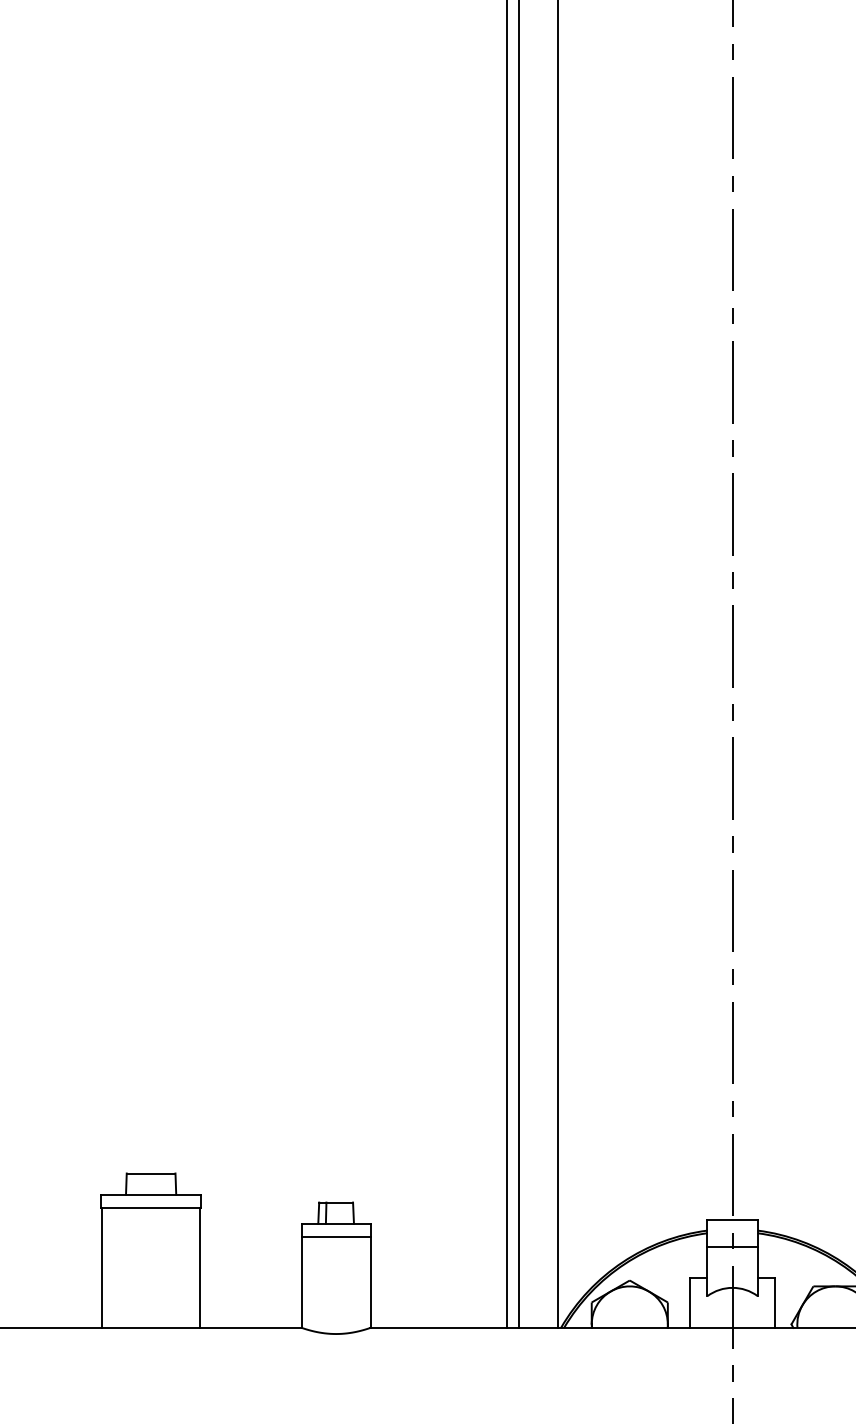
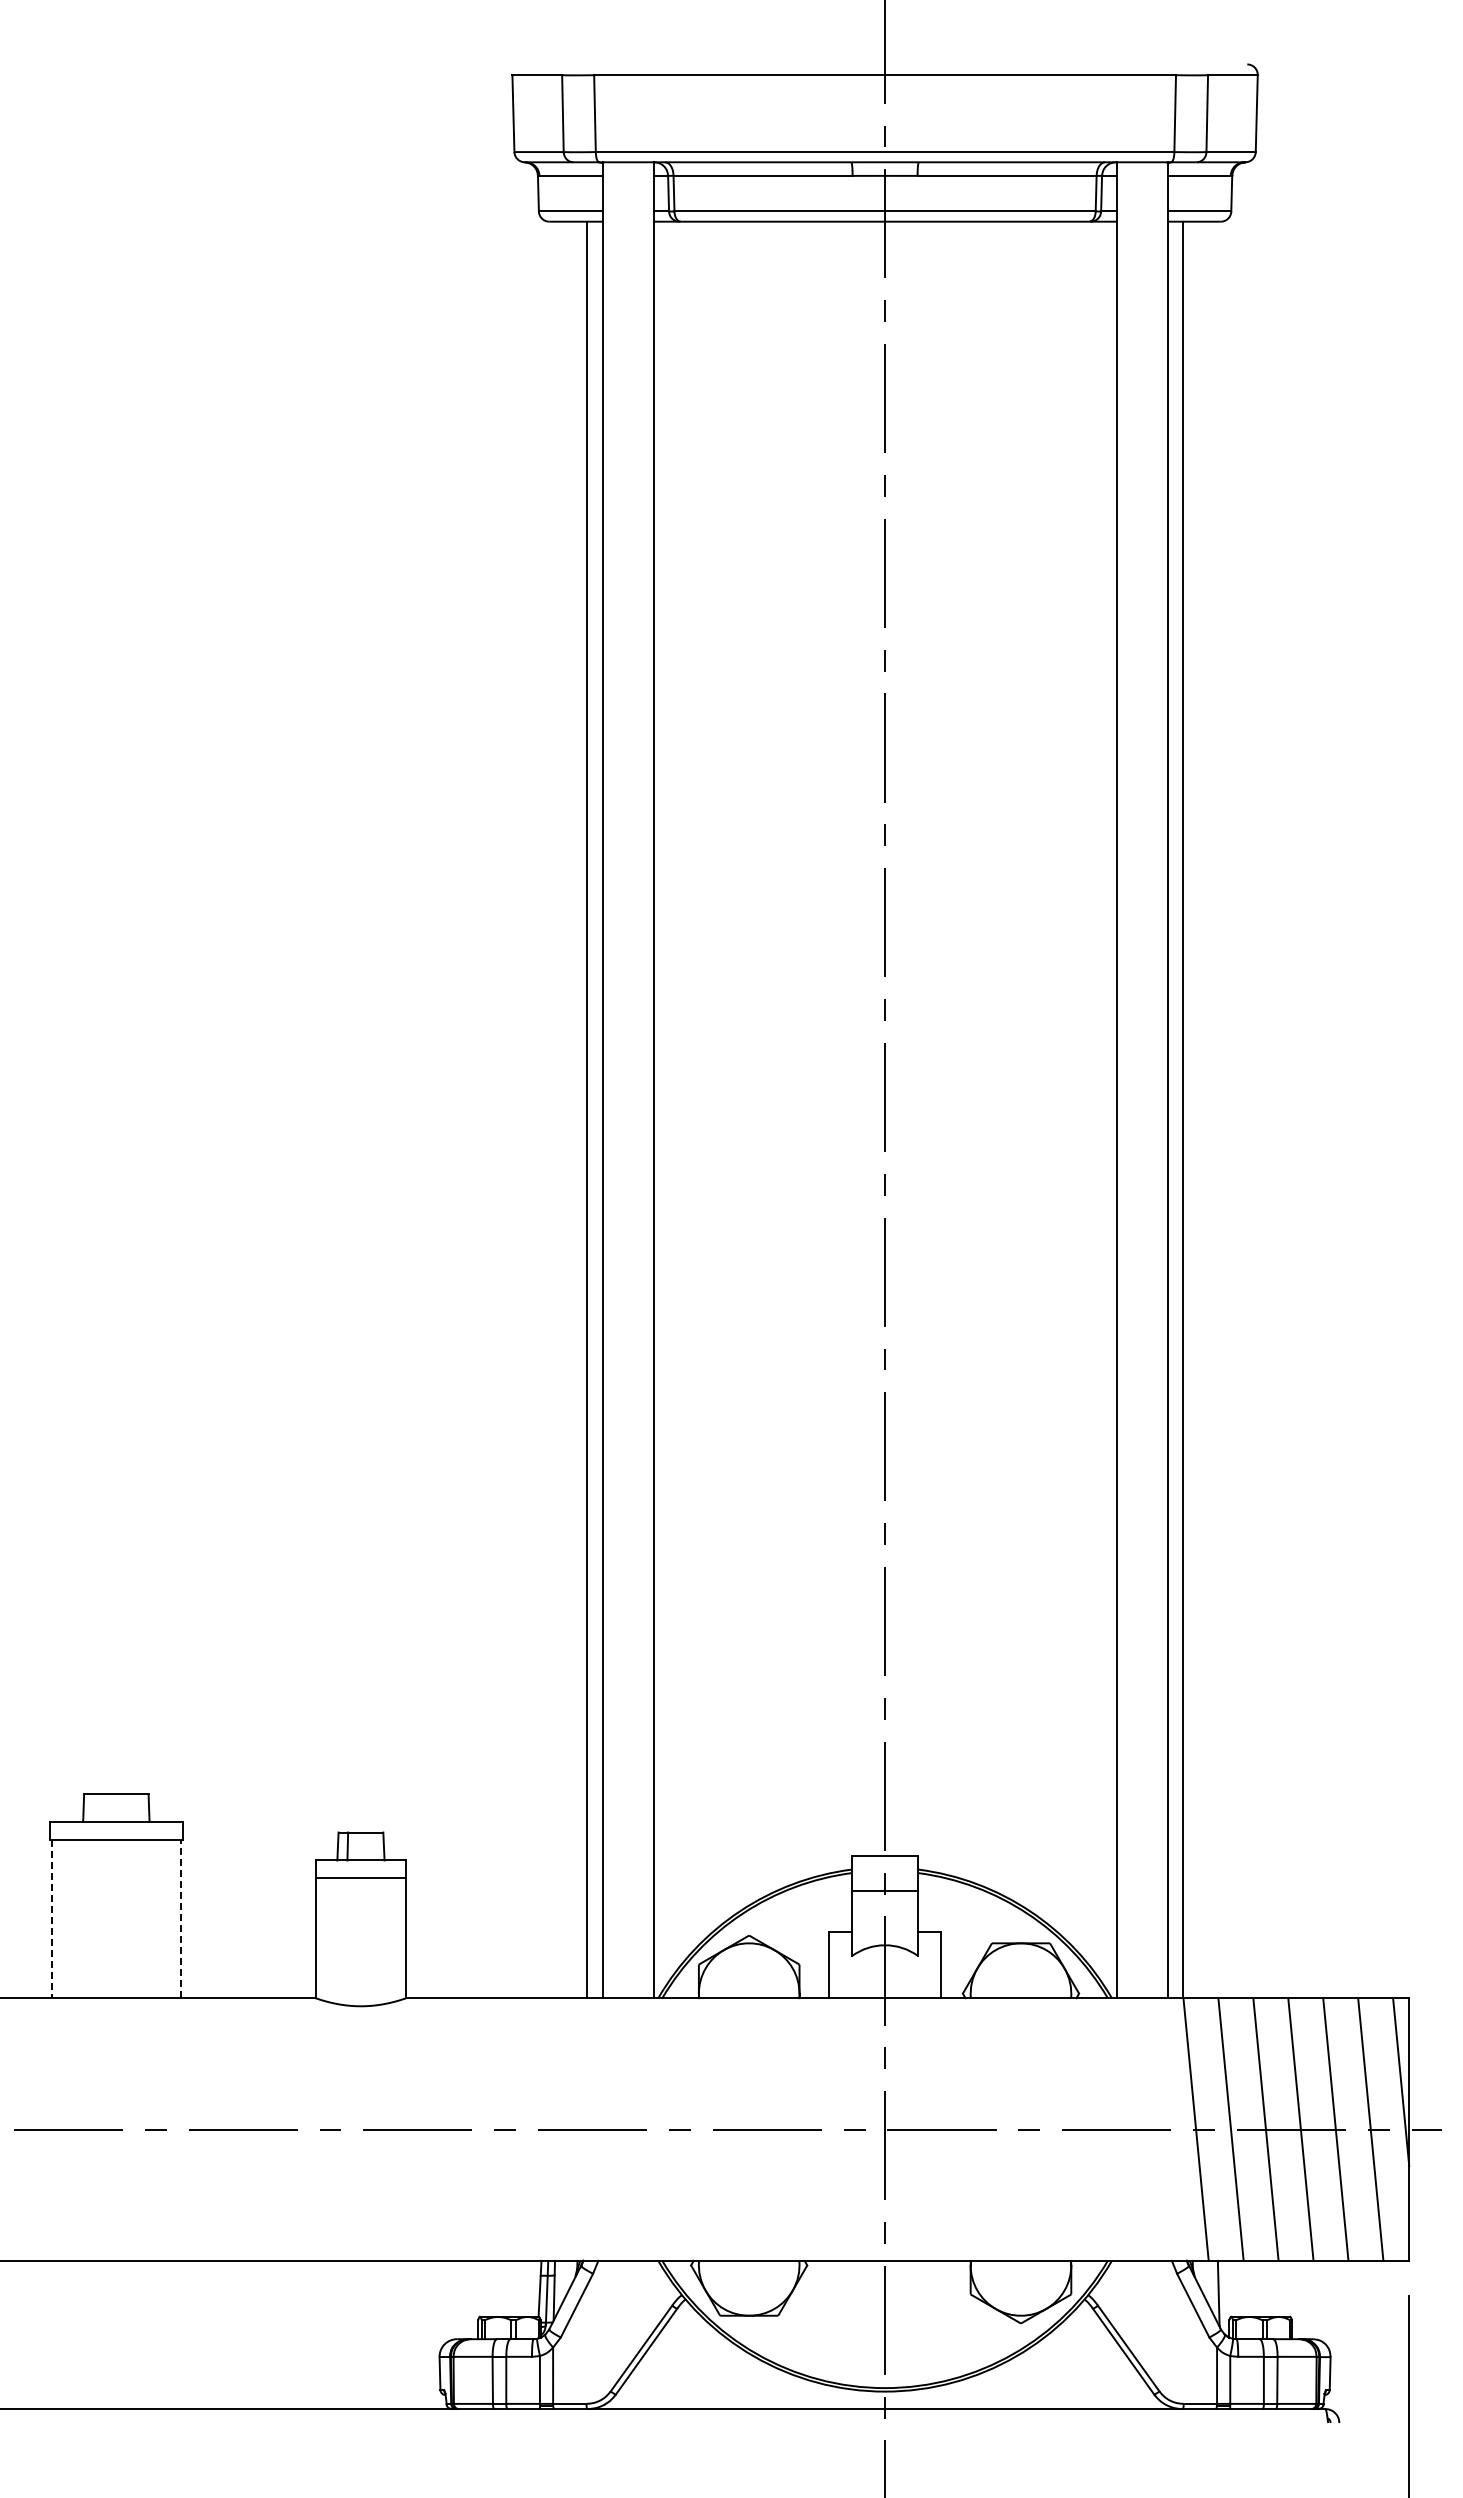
line: (200, 1267) -> (181, 1918), solid -> dashed
line: (102, 1268) -> (51, 1919), solid -> dashed

